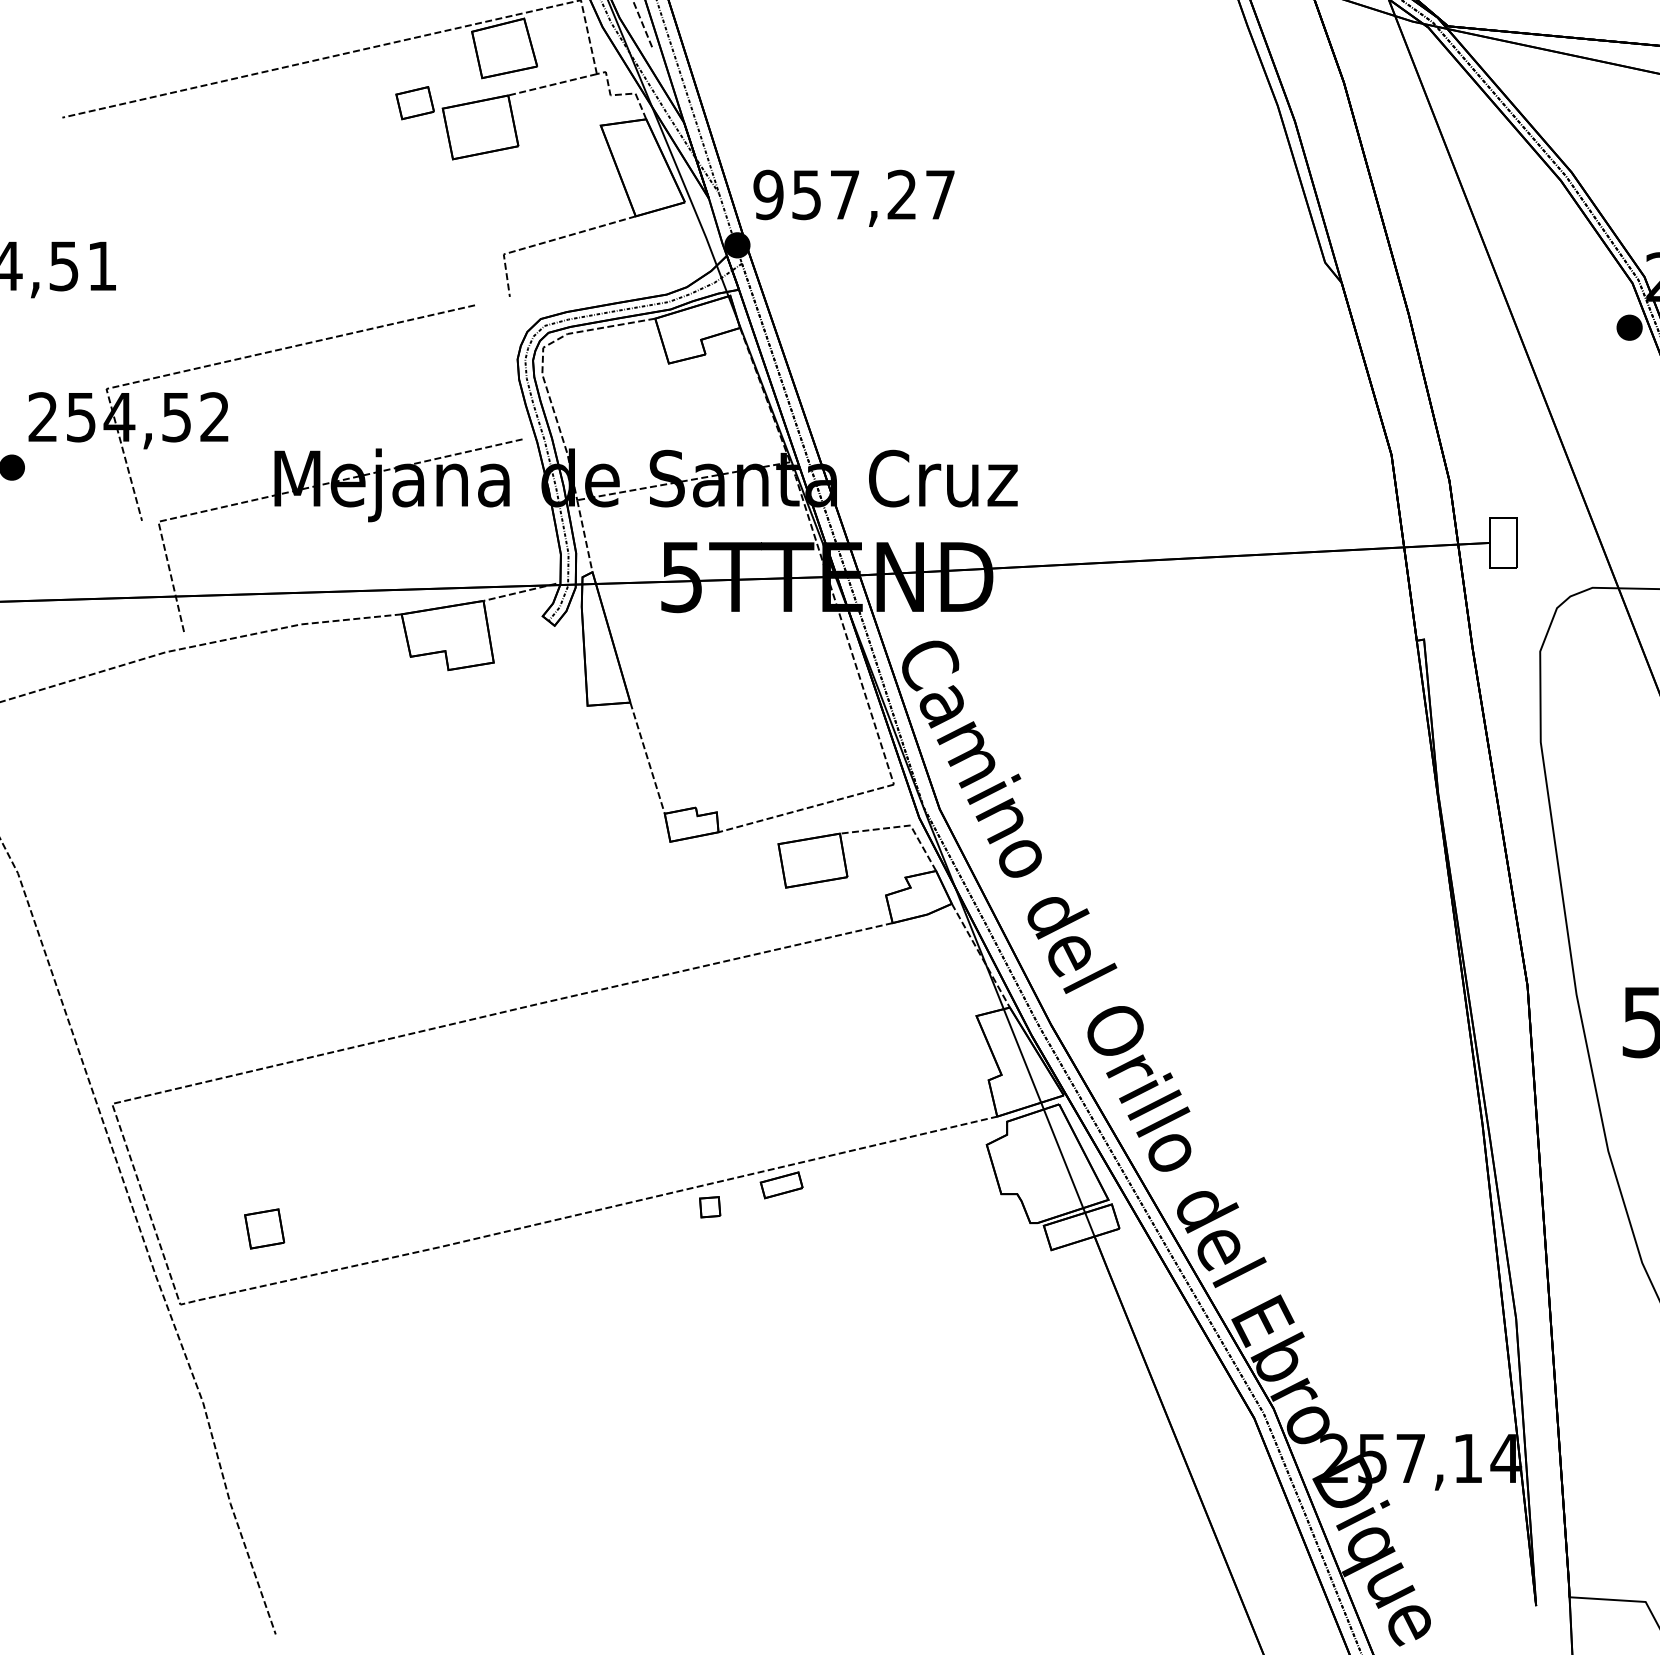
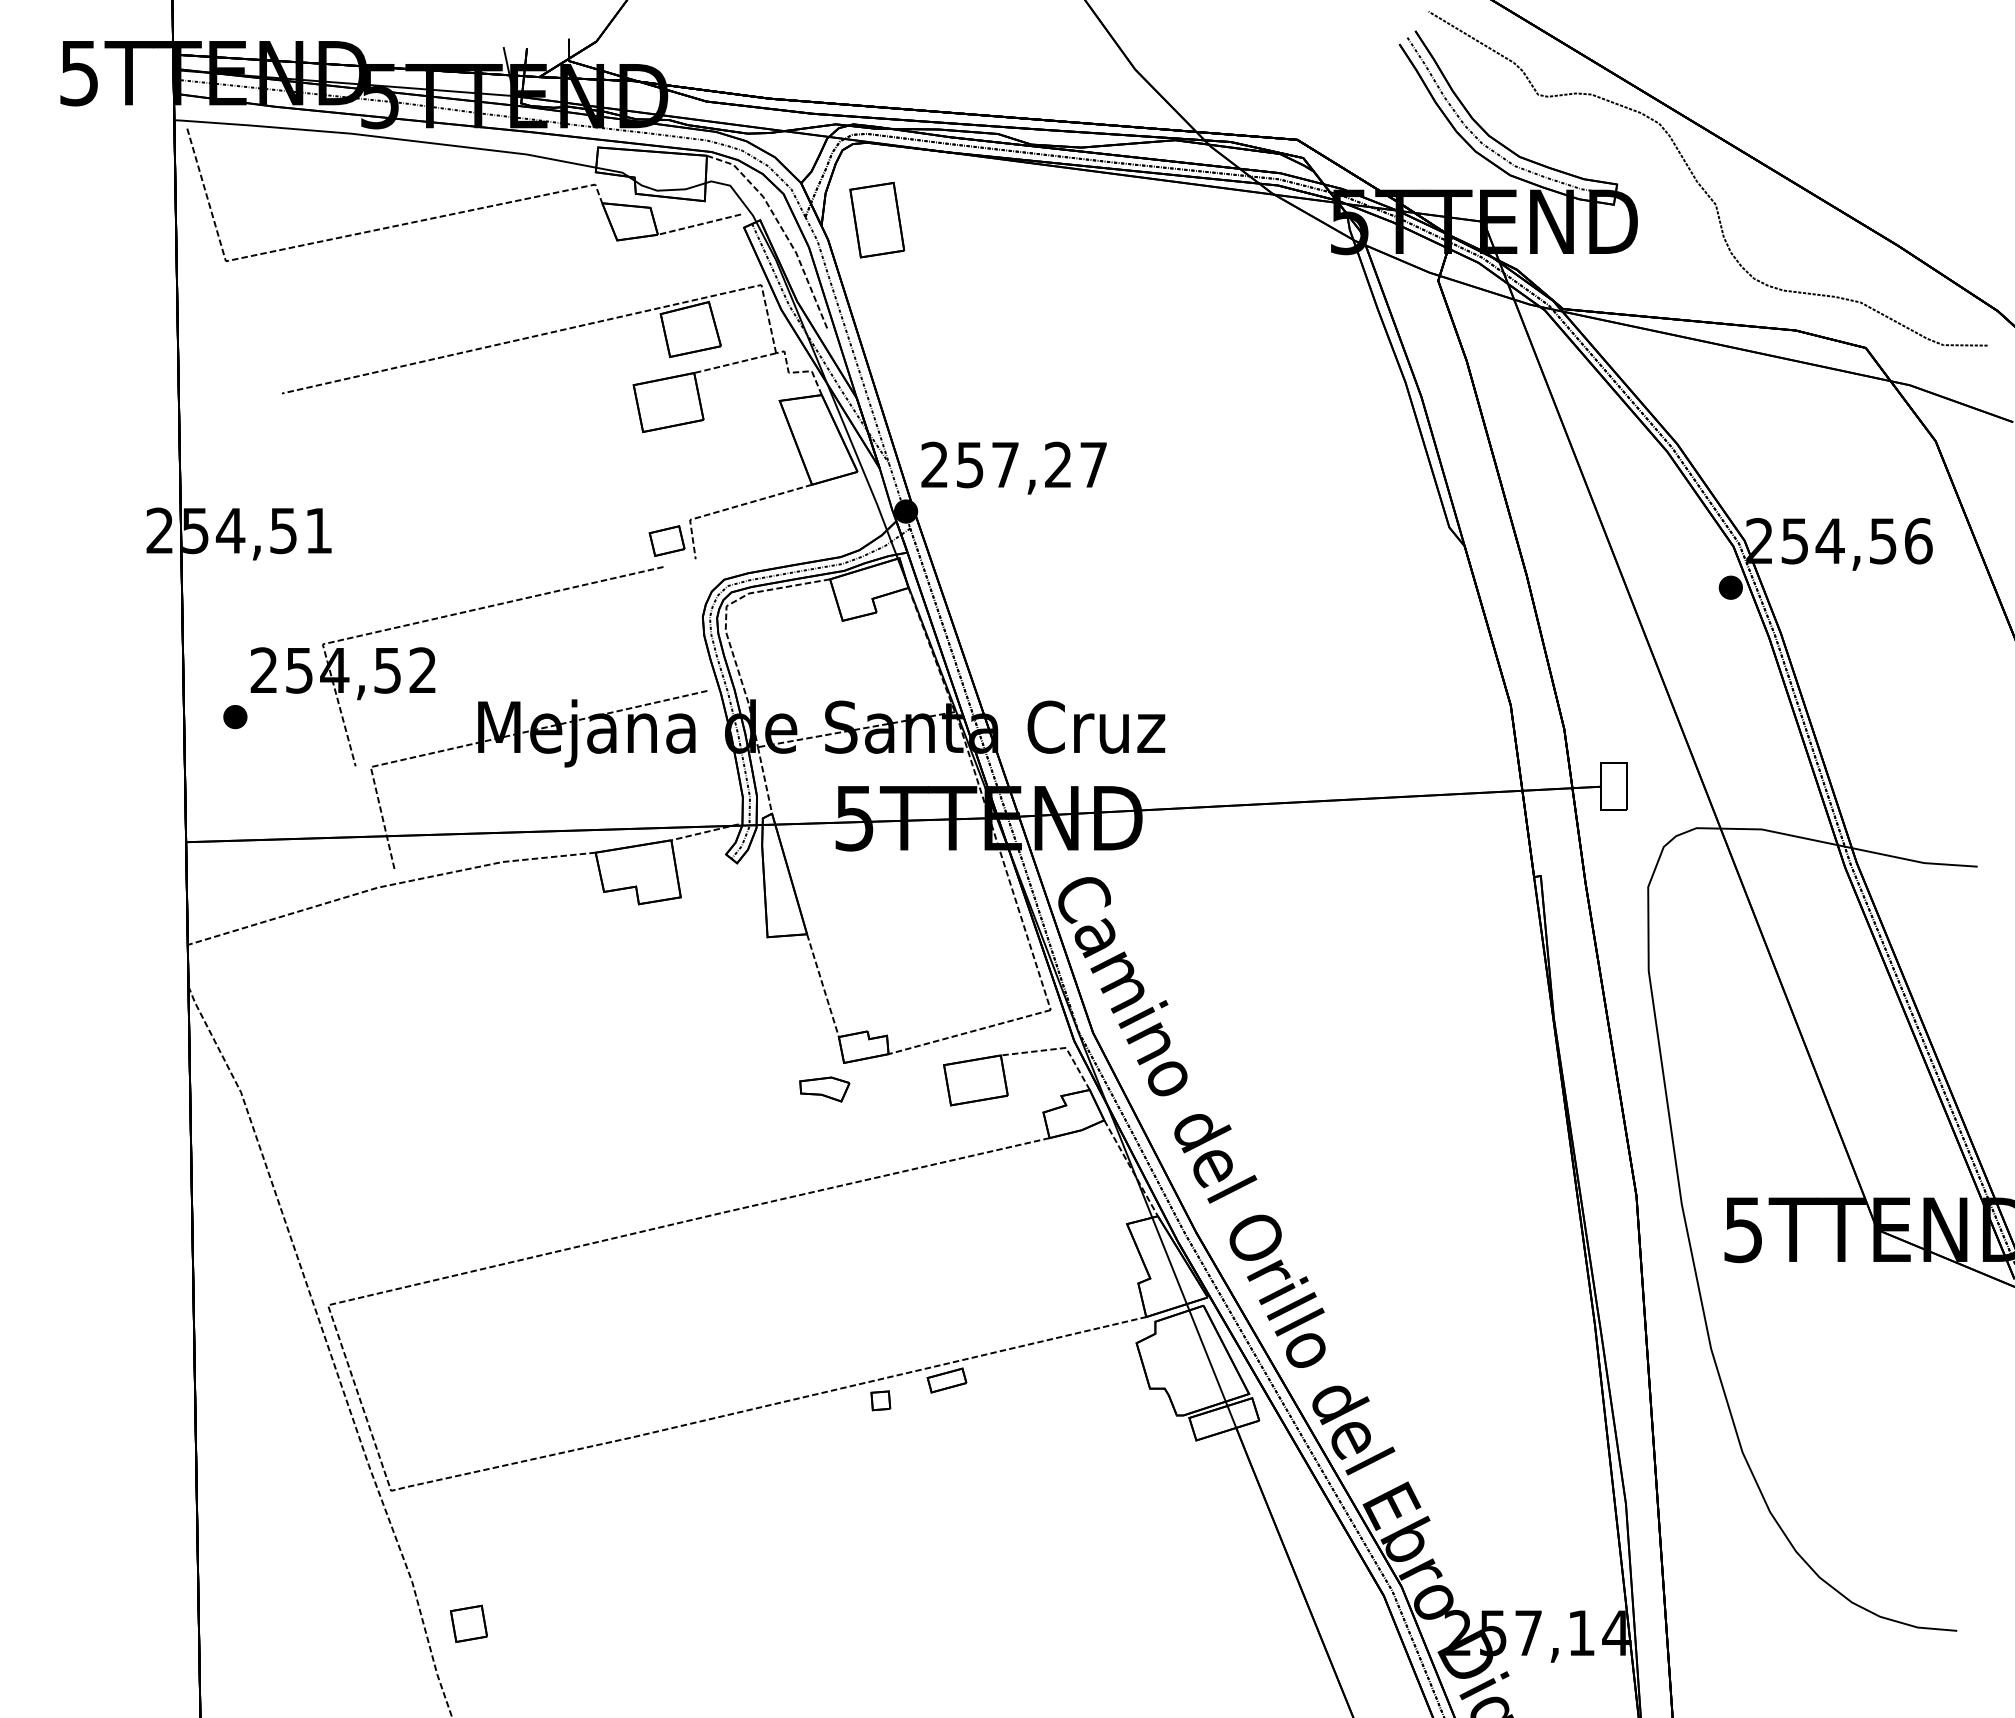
part: (414, 102) -> (666, 540), moved
text: (768, 194) -> (934, 464), 957,27 -> 257,27
part: (649, 870) -> (824, 1089), added
part: (264, 1228) -> (468, 1623), moved

